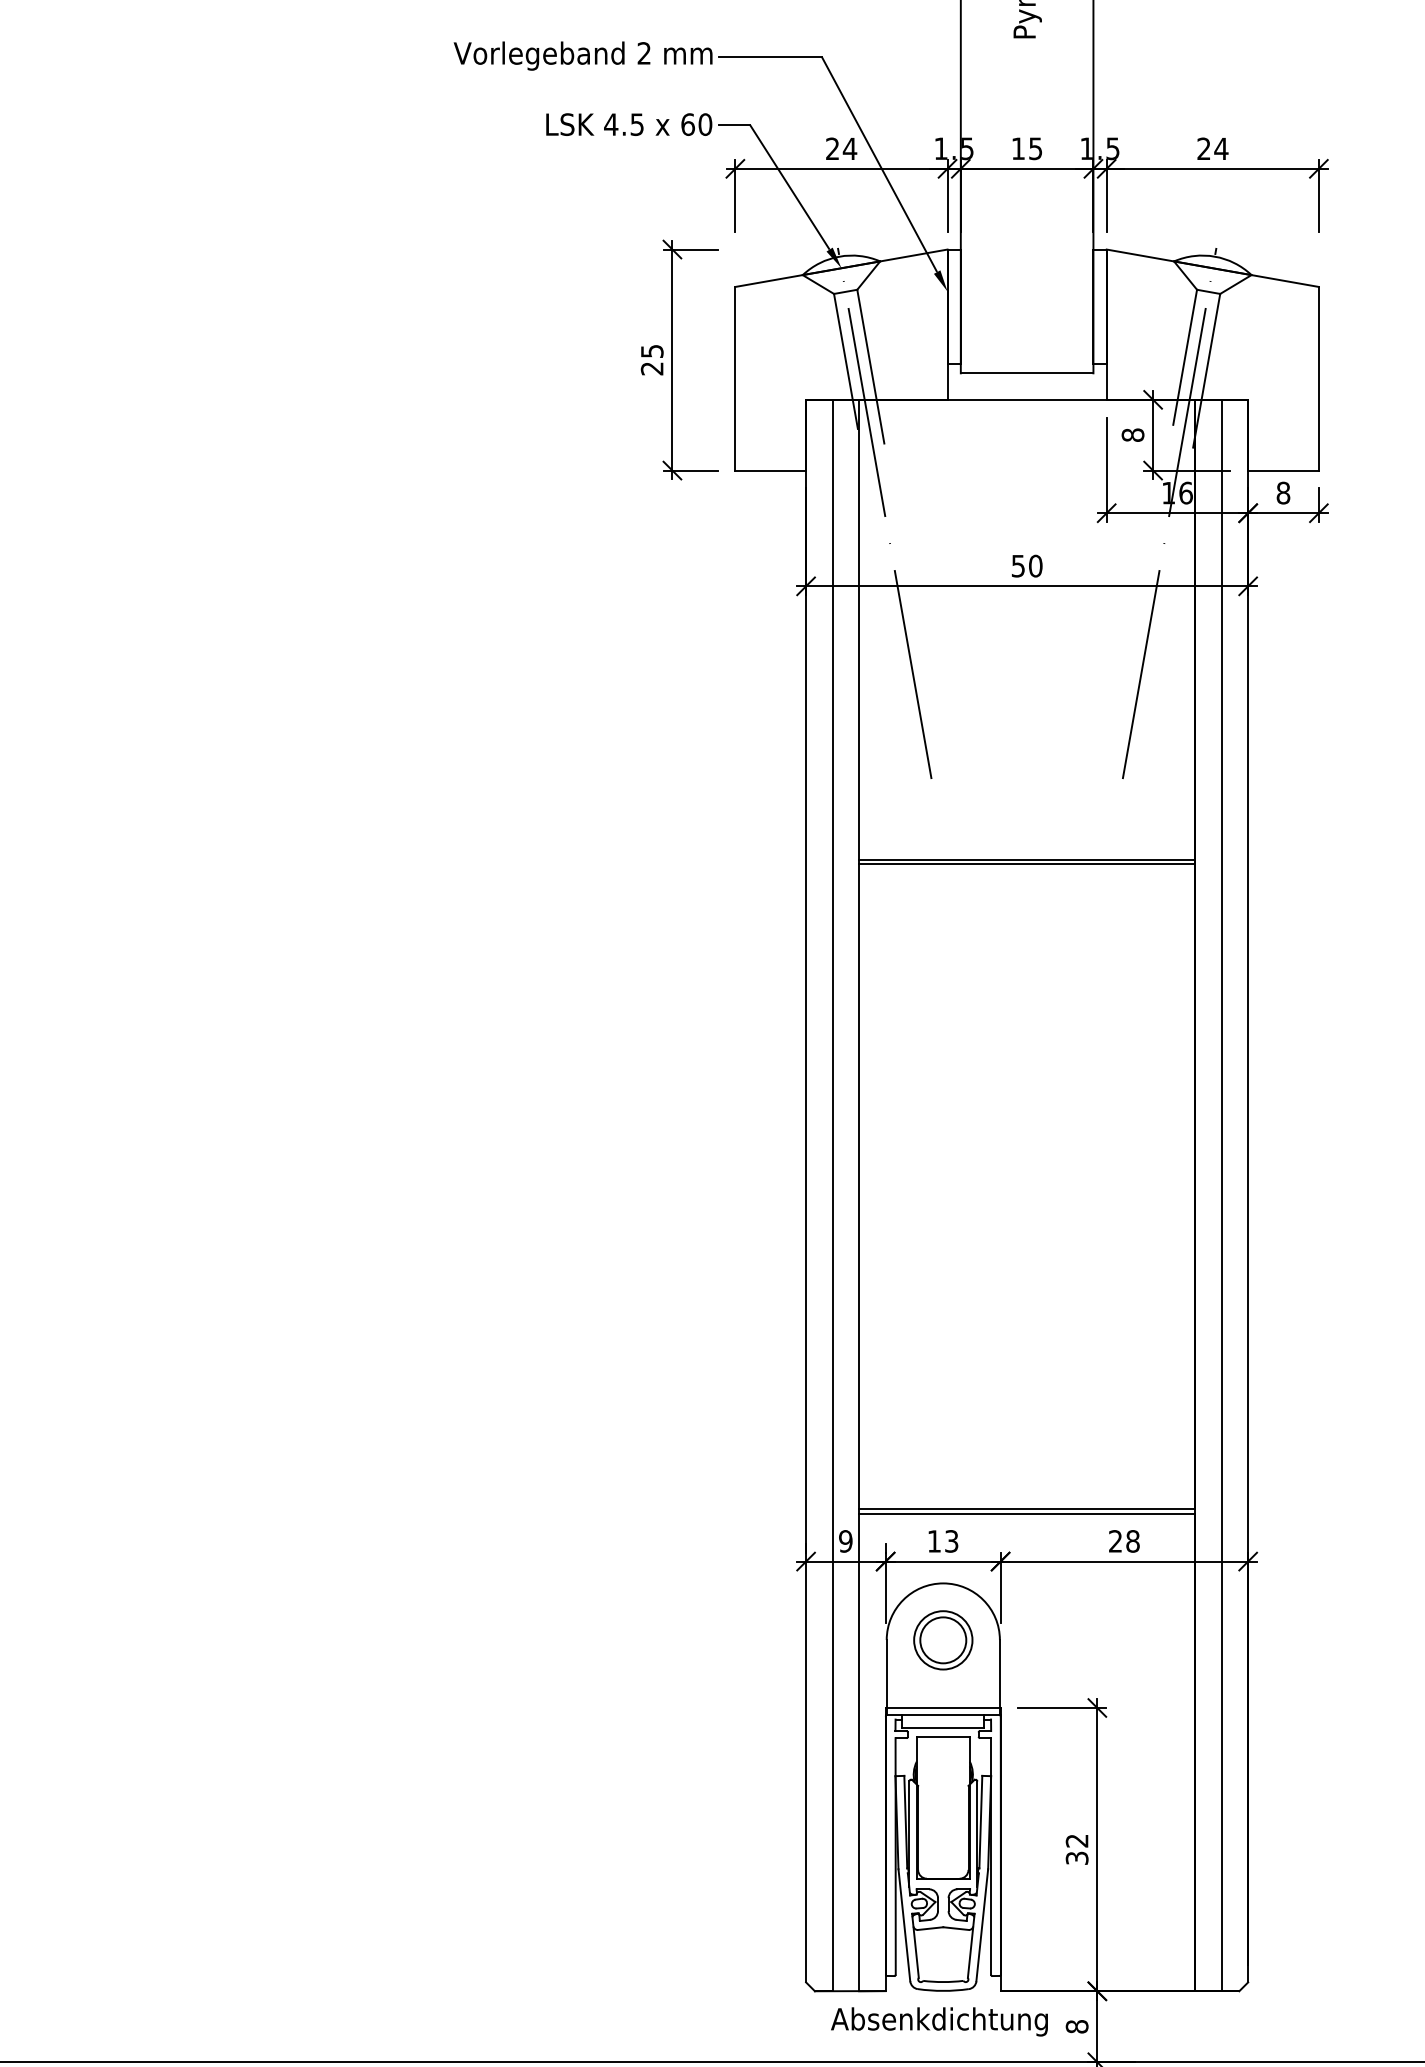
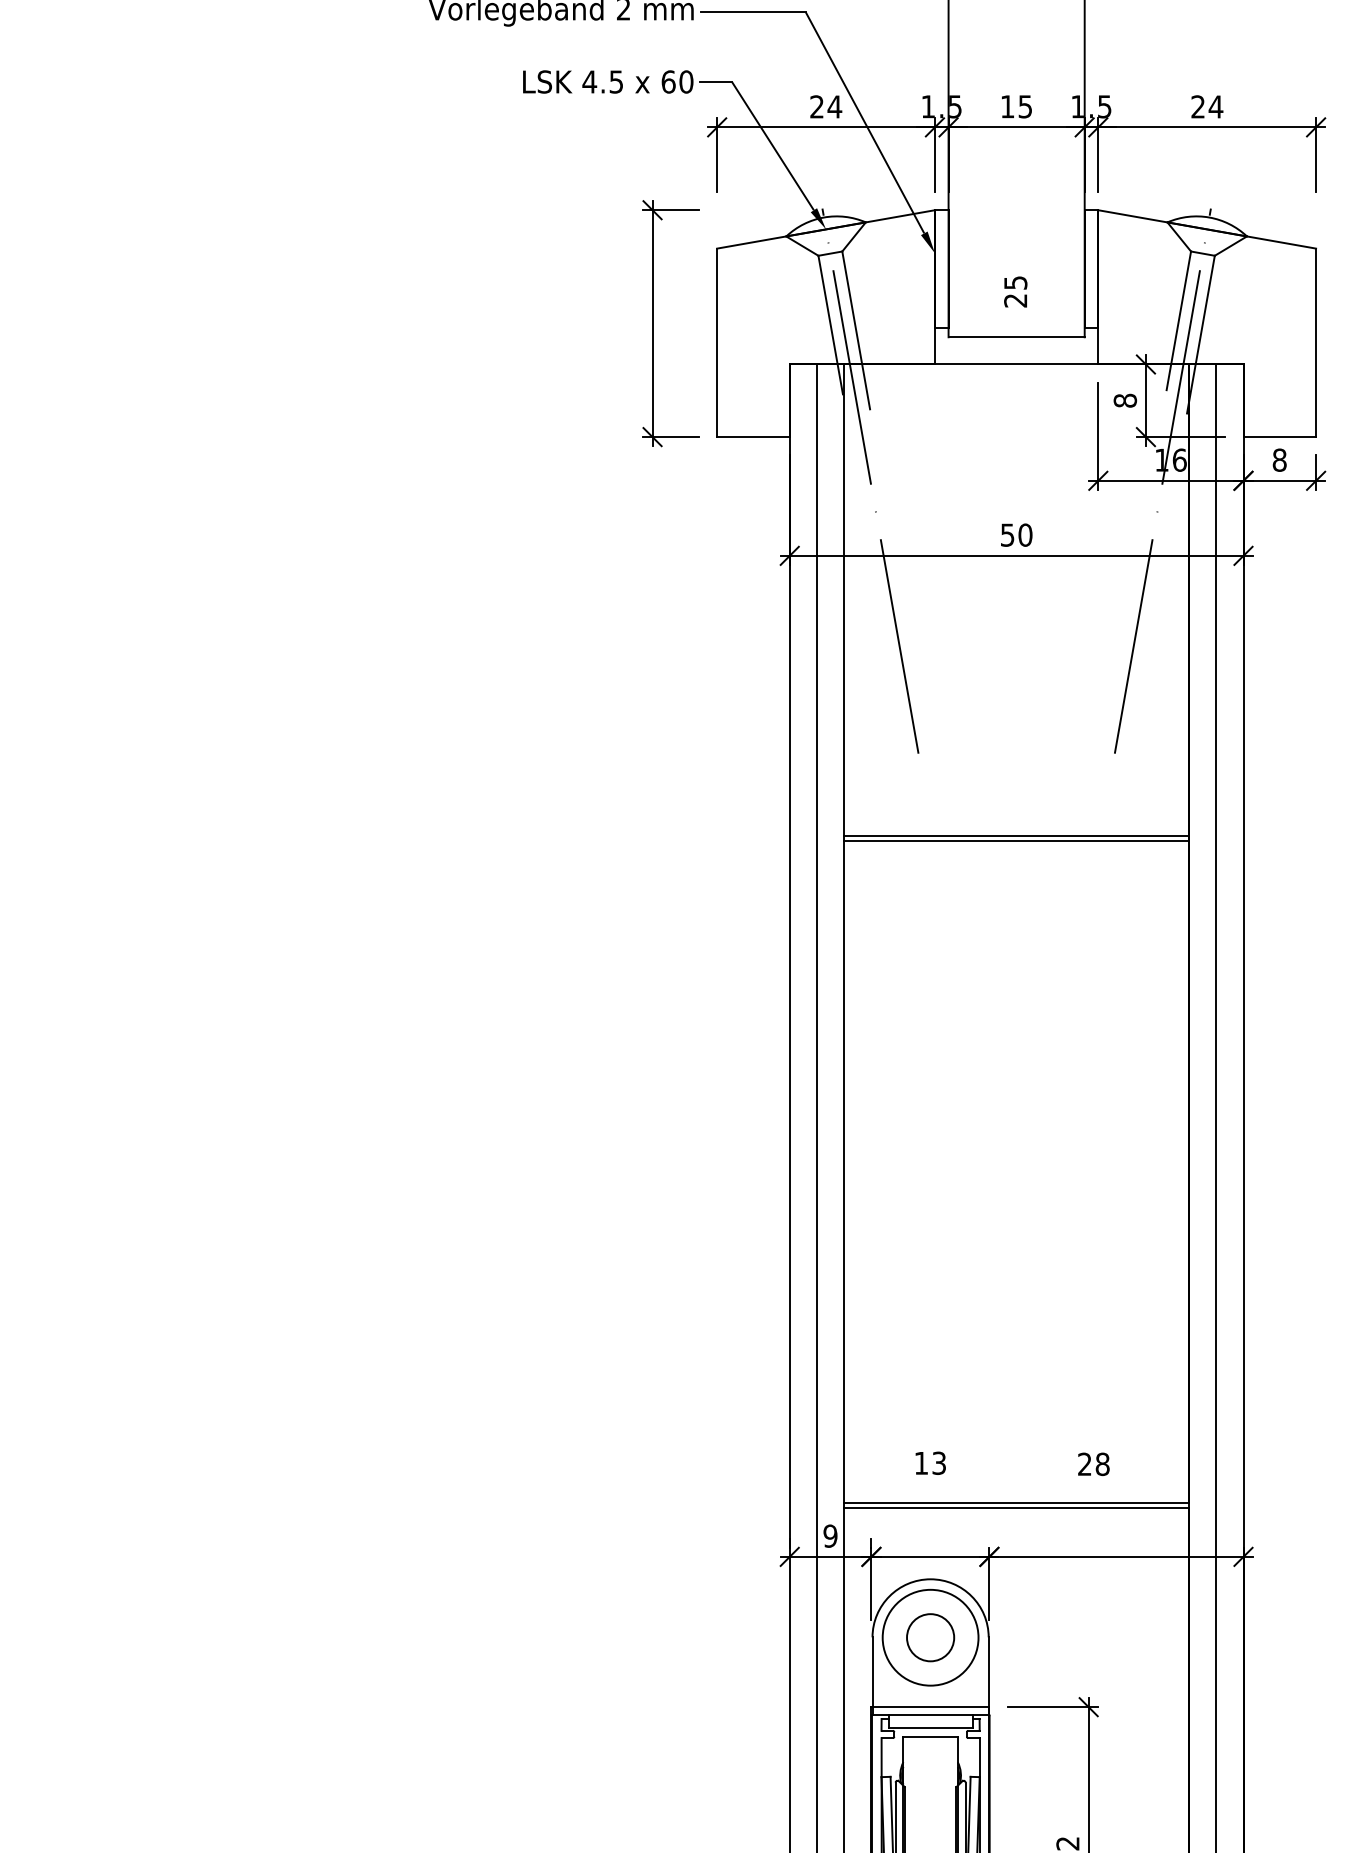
text: (651, 360) -> (1014, 292), moved
text: (943, 1541) -> (930, 1463), moved
text: (1124, 1541) -> (1093, 1464), moved
circle: (943, 1640) -> (930, 1637), size x1.6

